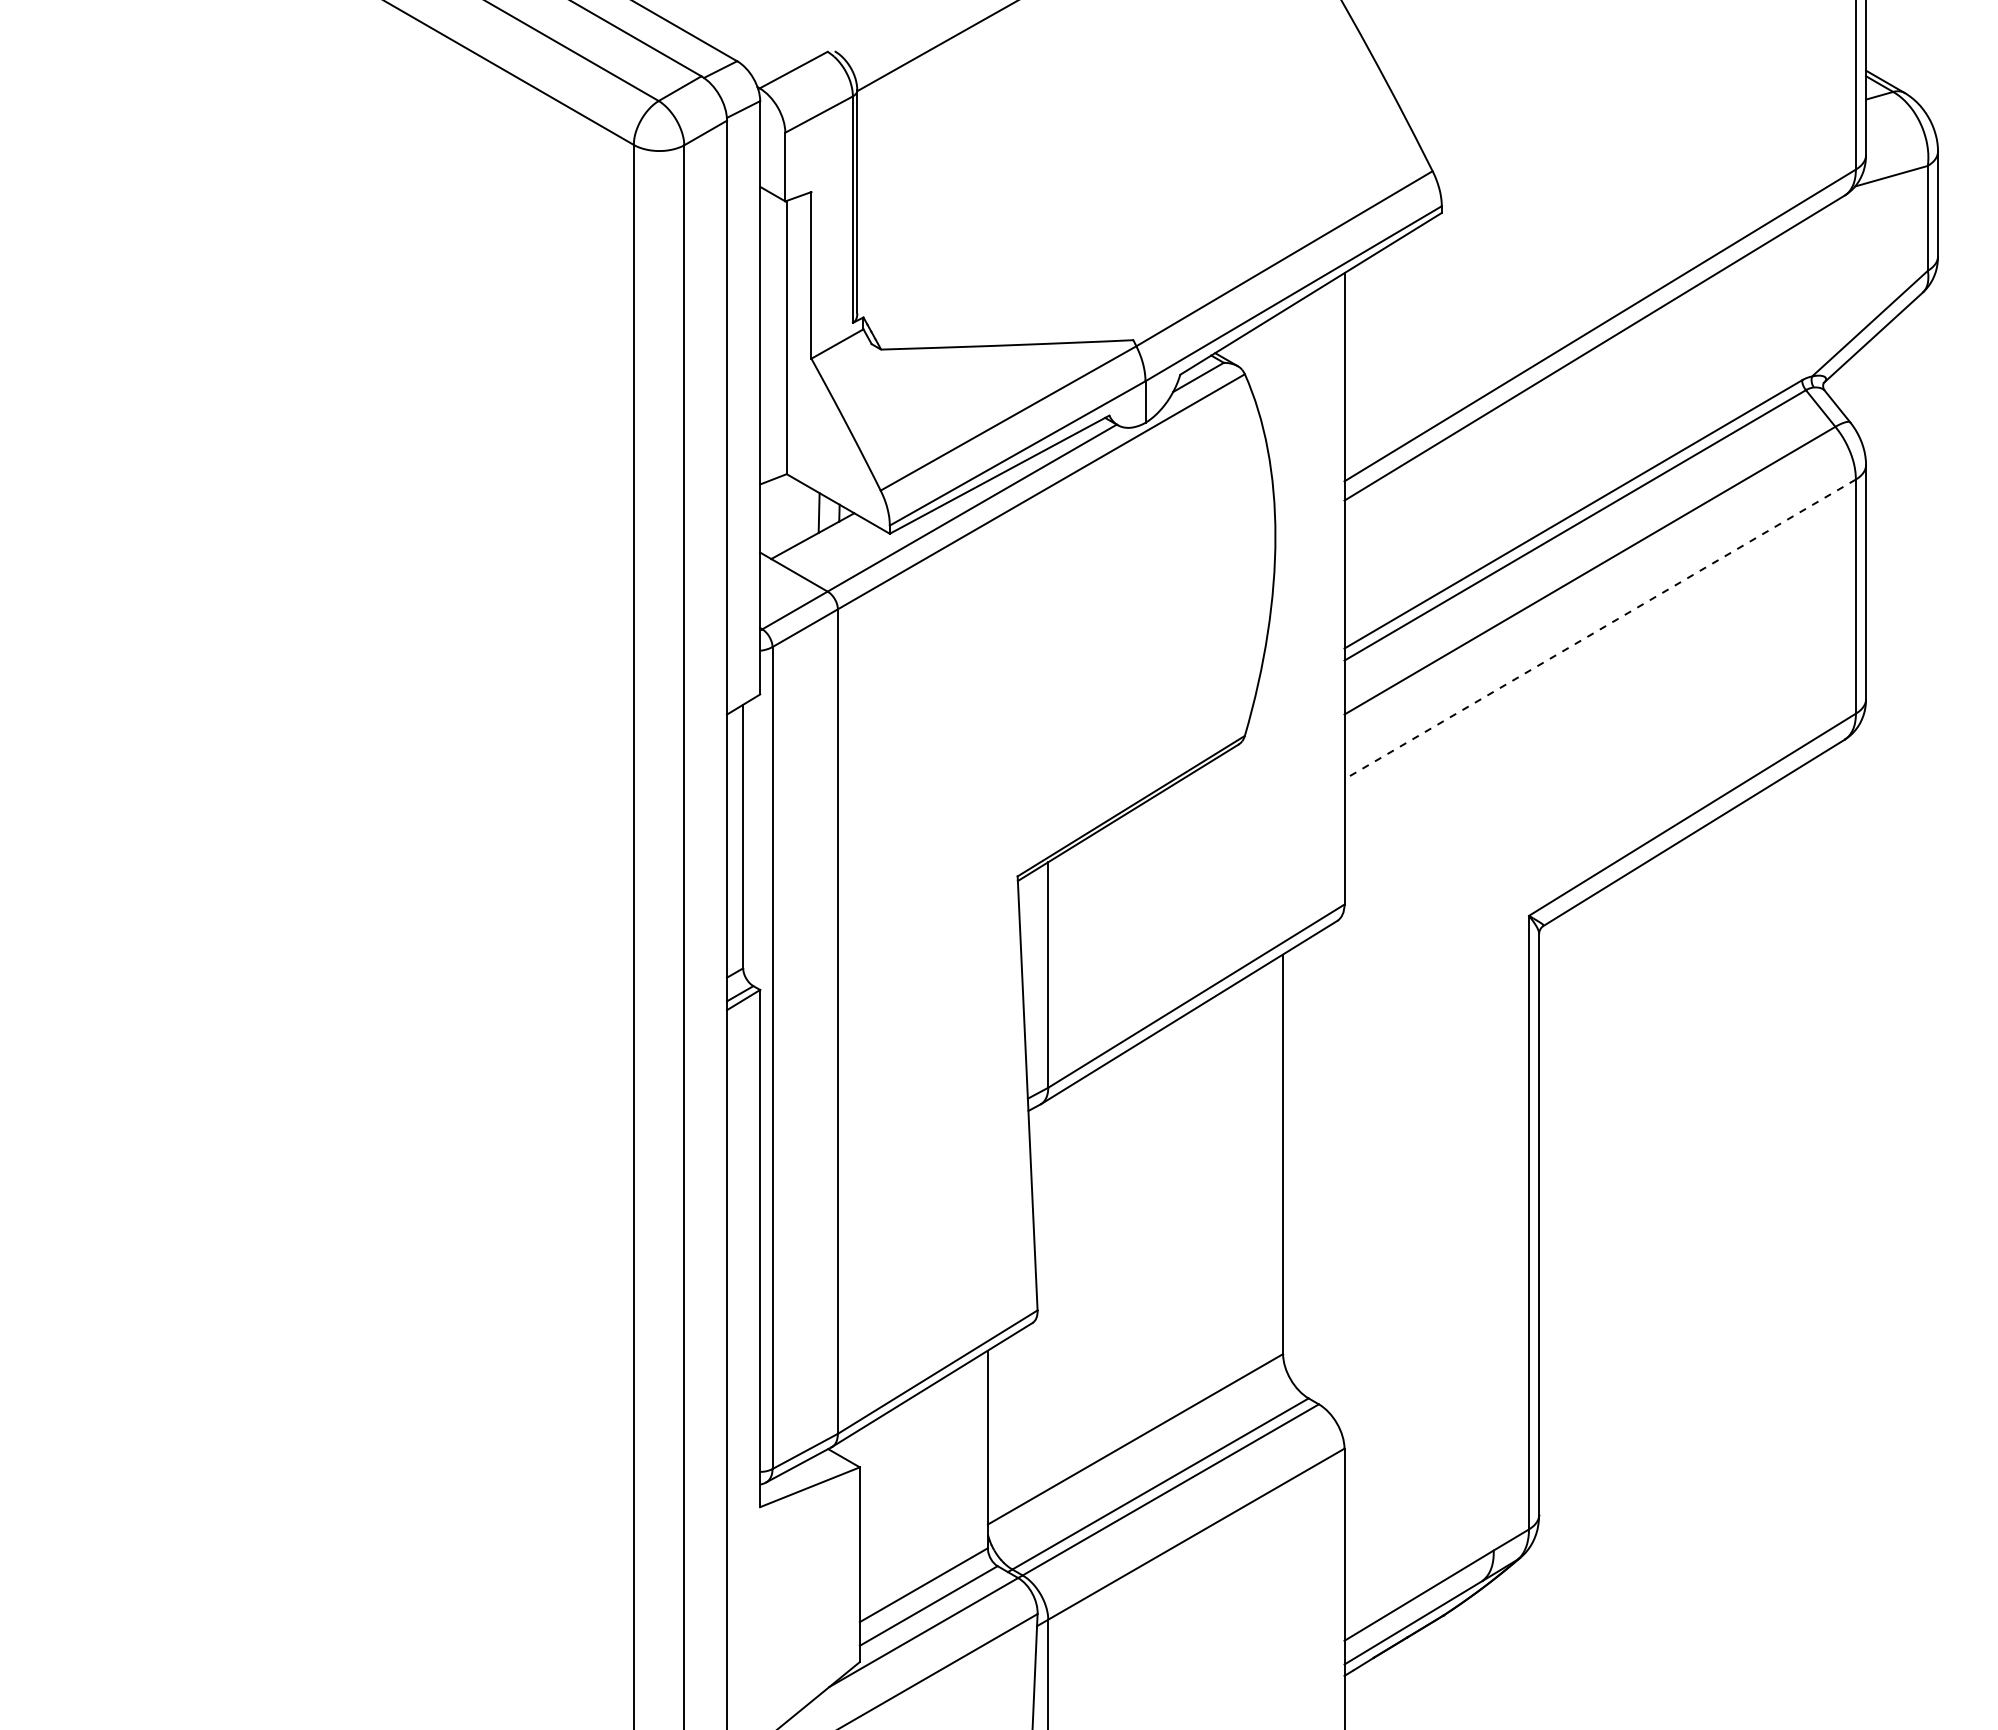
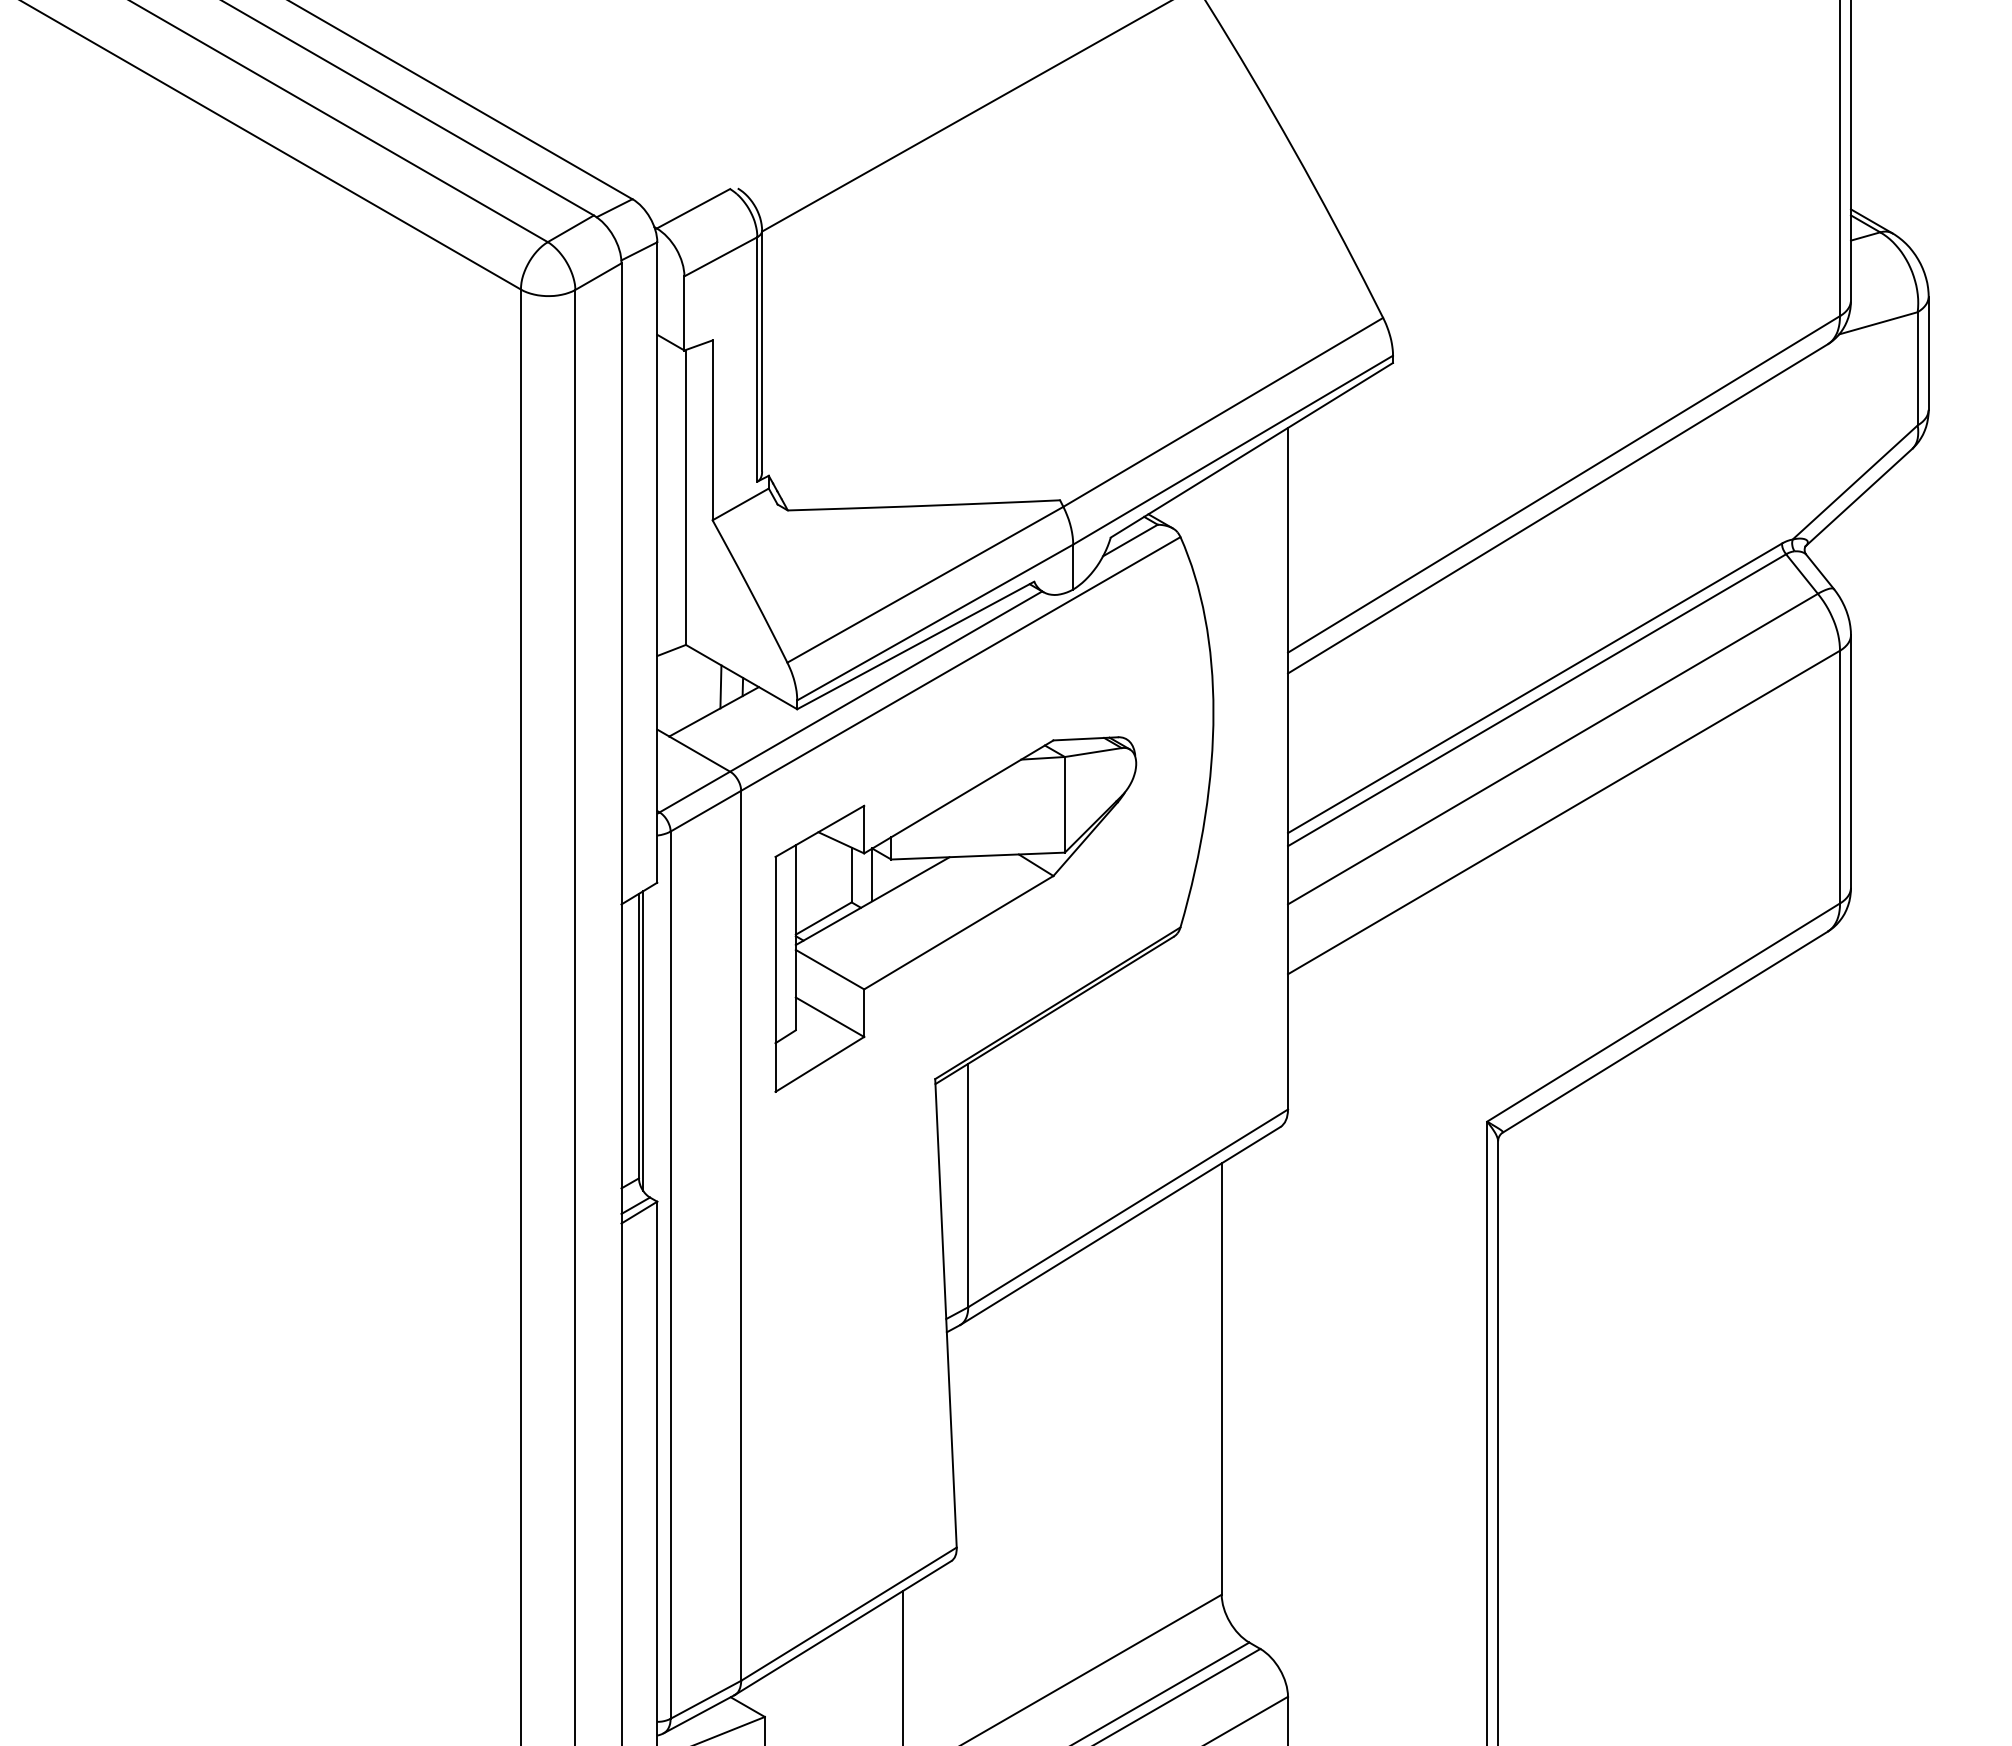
line: (1599, 629) -> (1563, 812), dashed -> solid
part: (1036, 723) -> (955, 914), added
line: (747, 841) -> (643, 1041), added

